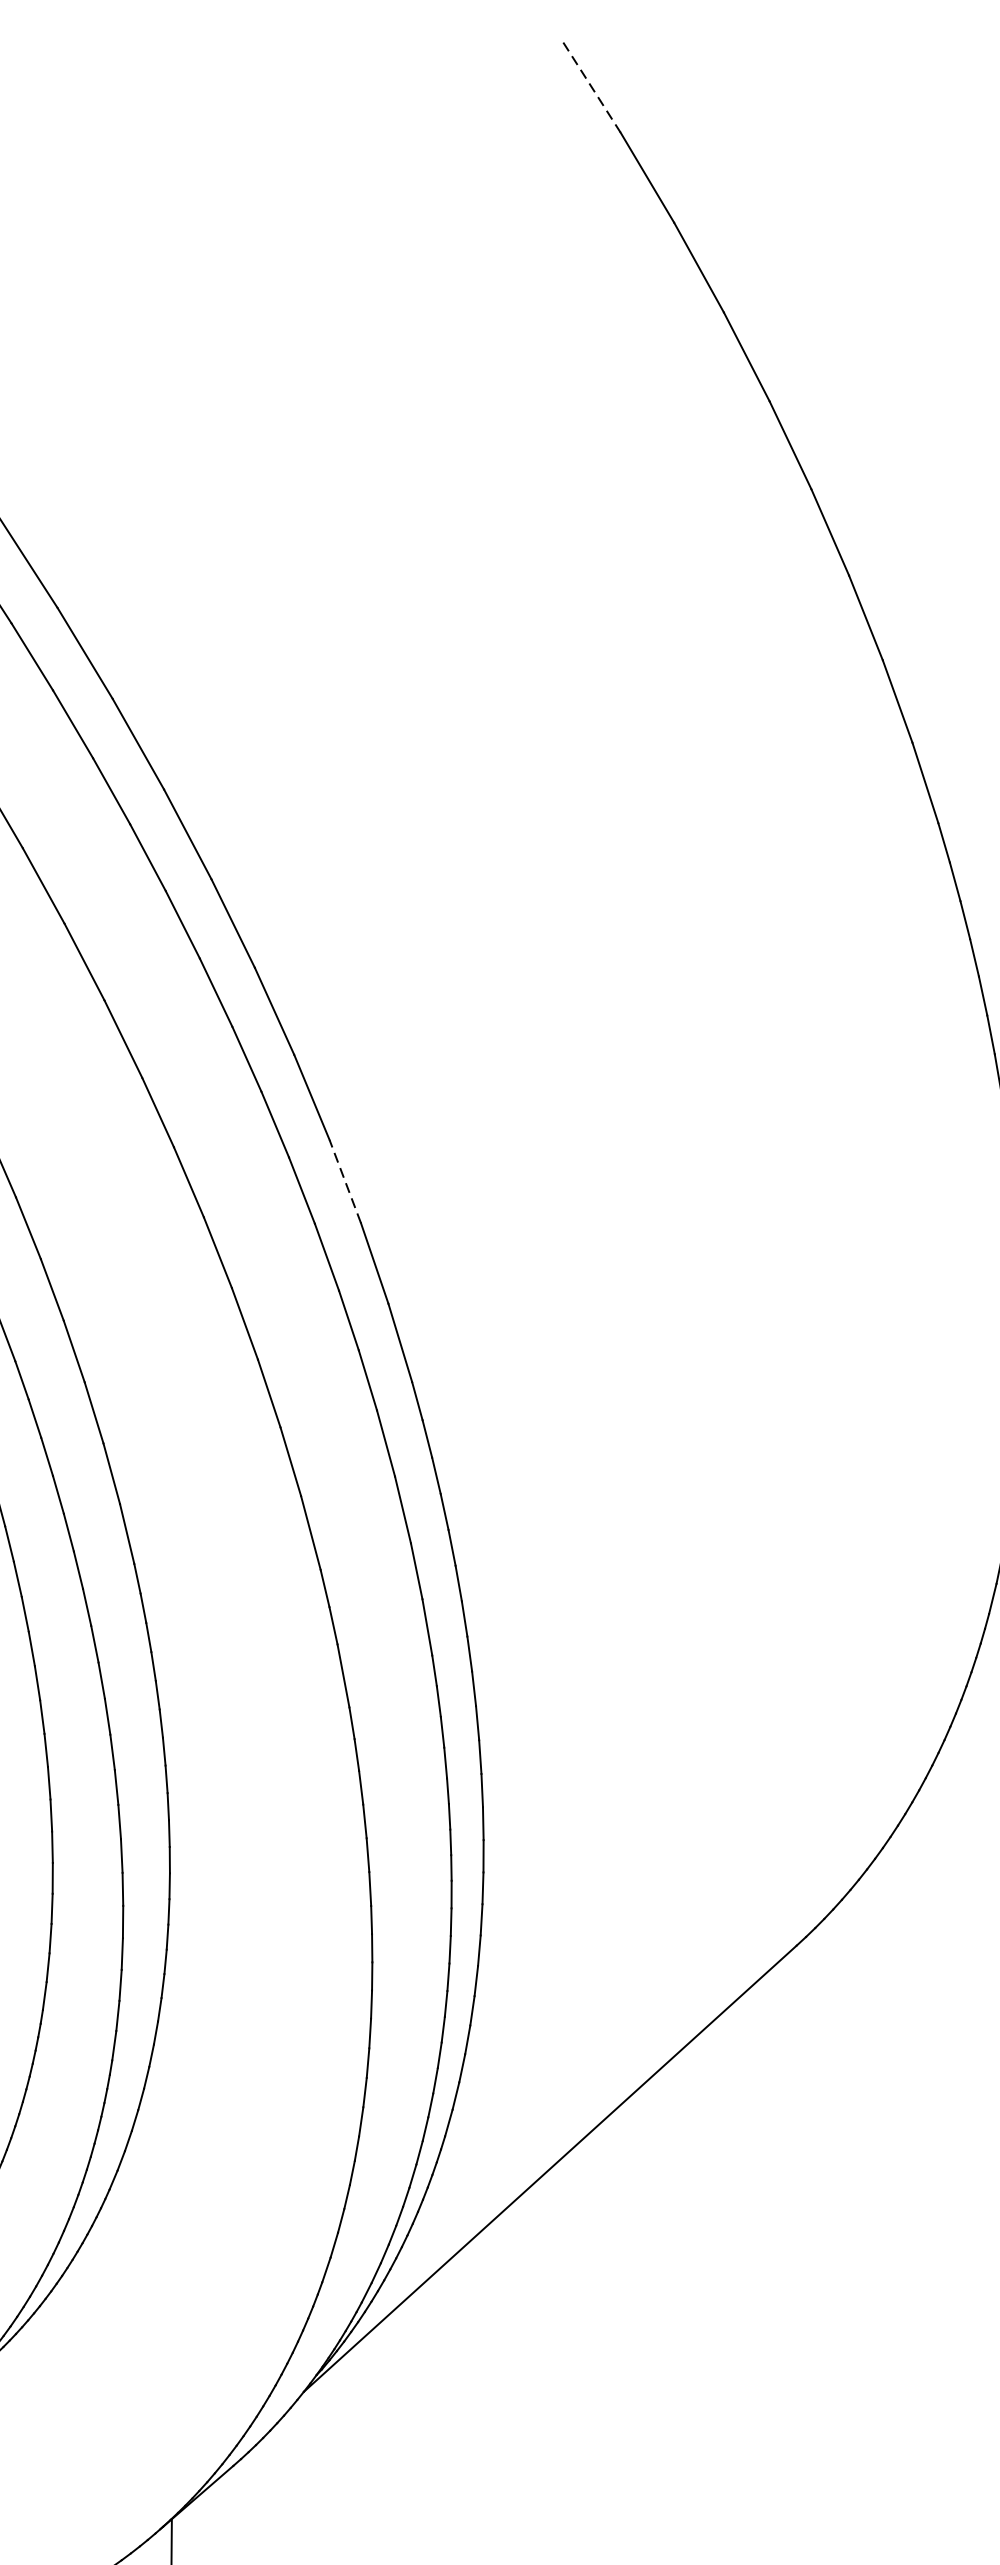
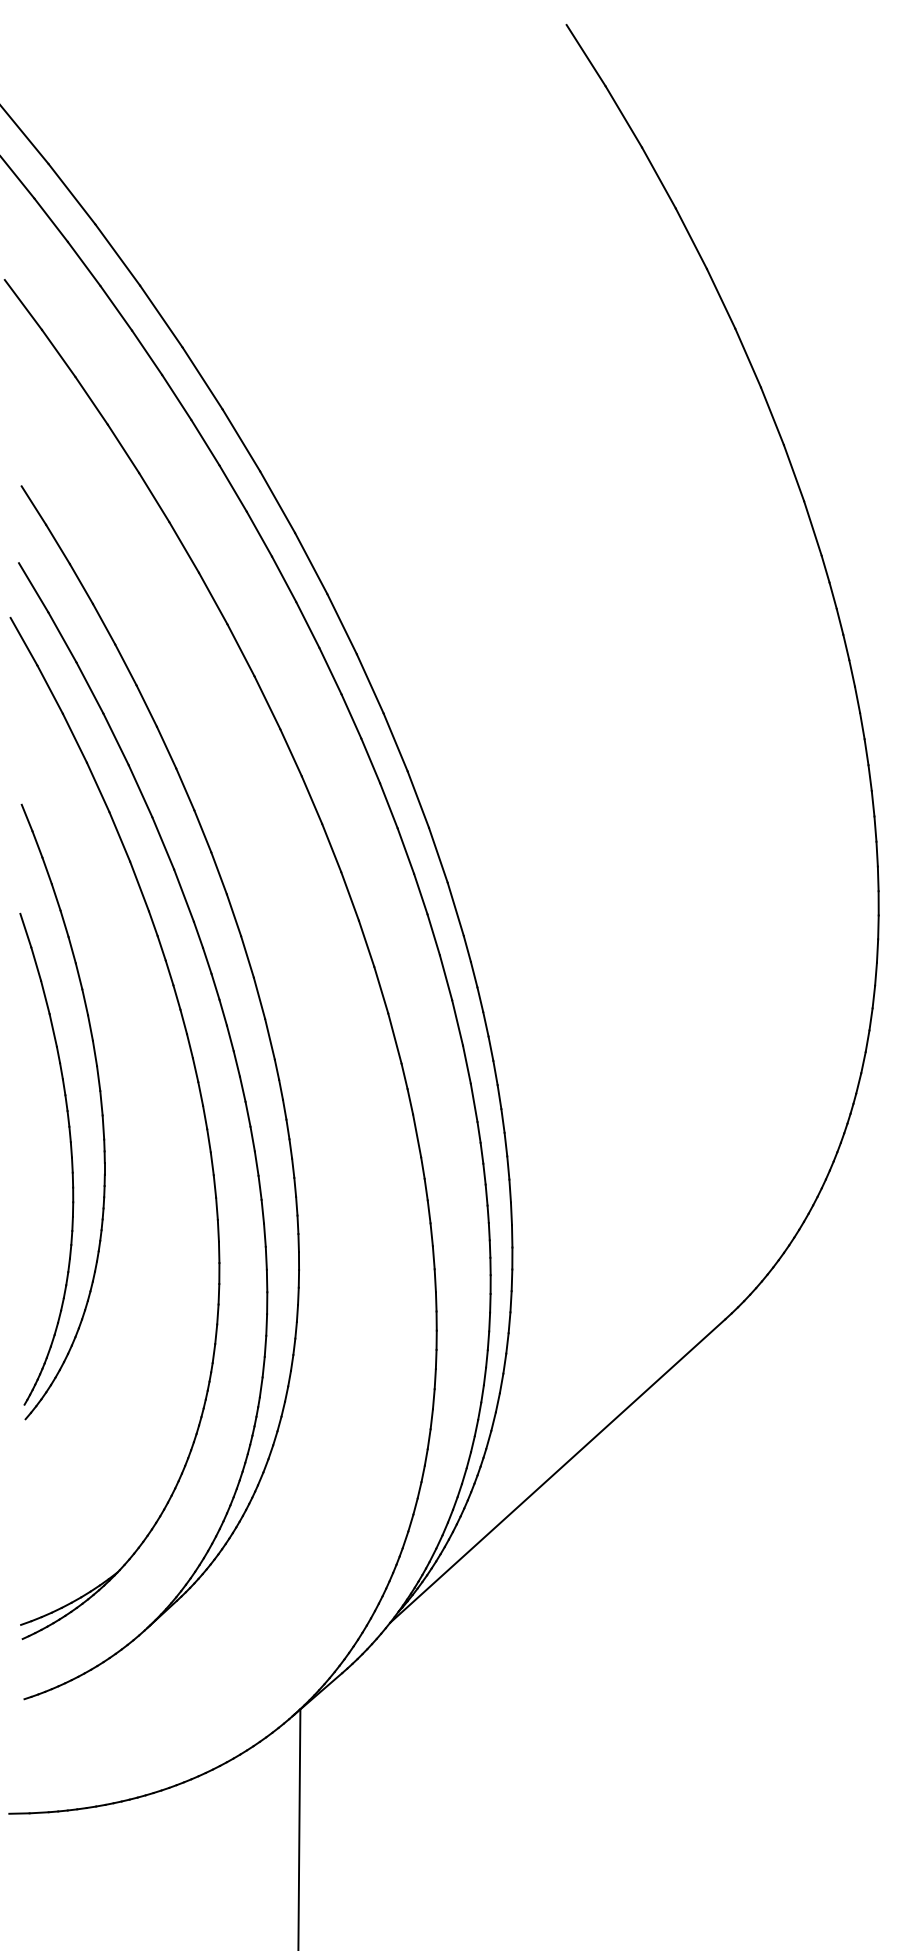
line: (592, 88) -> (586, 56), dashed -> solid
line: (345, 1181) -> (418, 799), dashed -> solid

